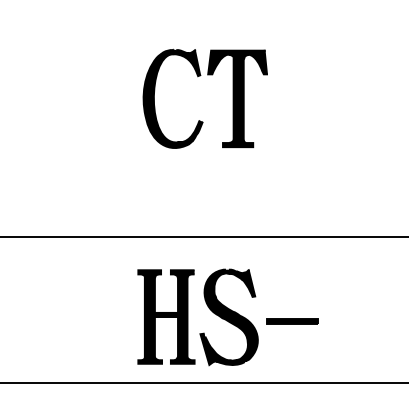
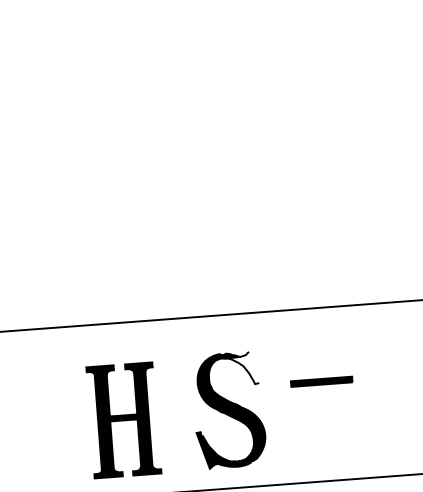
part: (197, 77) -> (170, 128), removed
fill: (241, 282) -> (240, 367), removed
part: (166, 316) -> (123, 419), moved
part: (292, 321) -> (321, 382), moved

